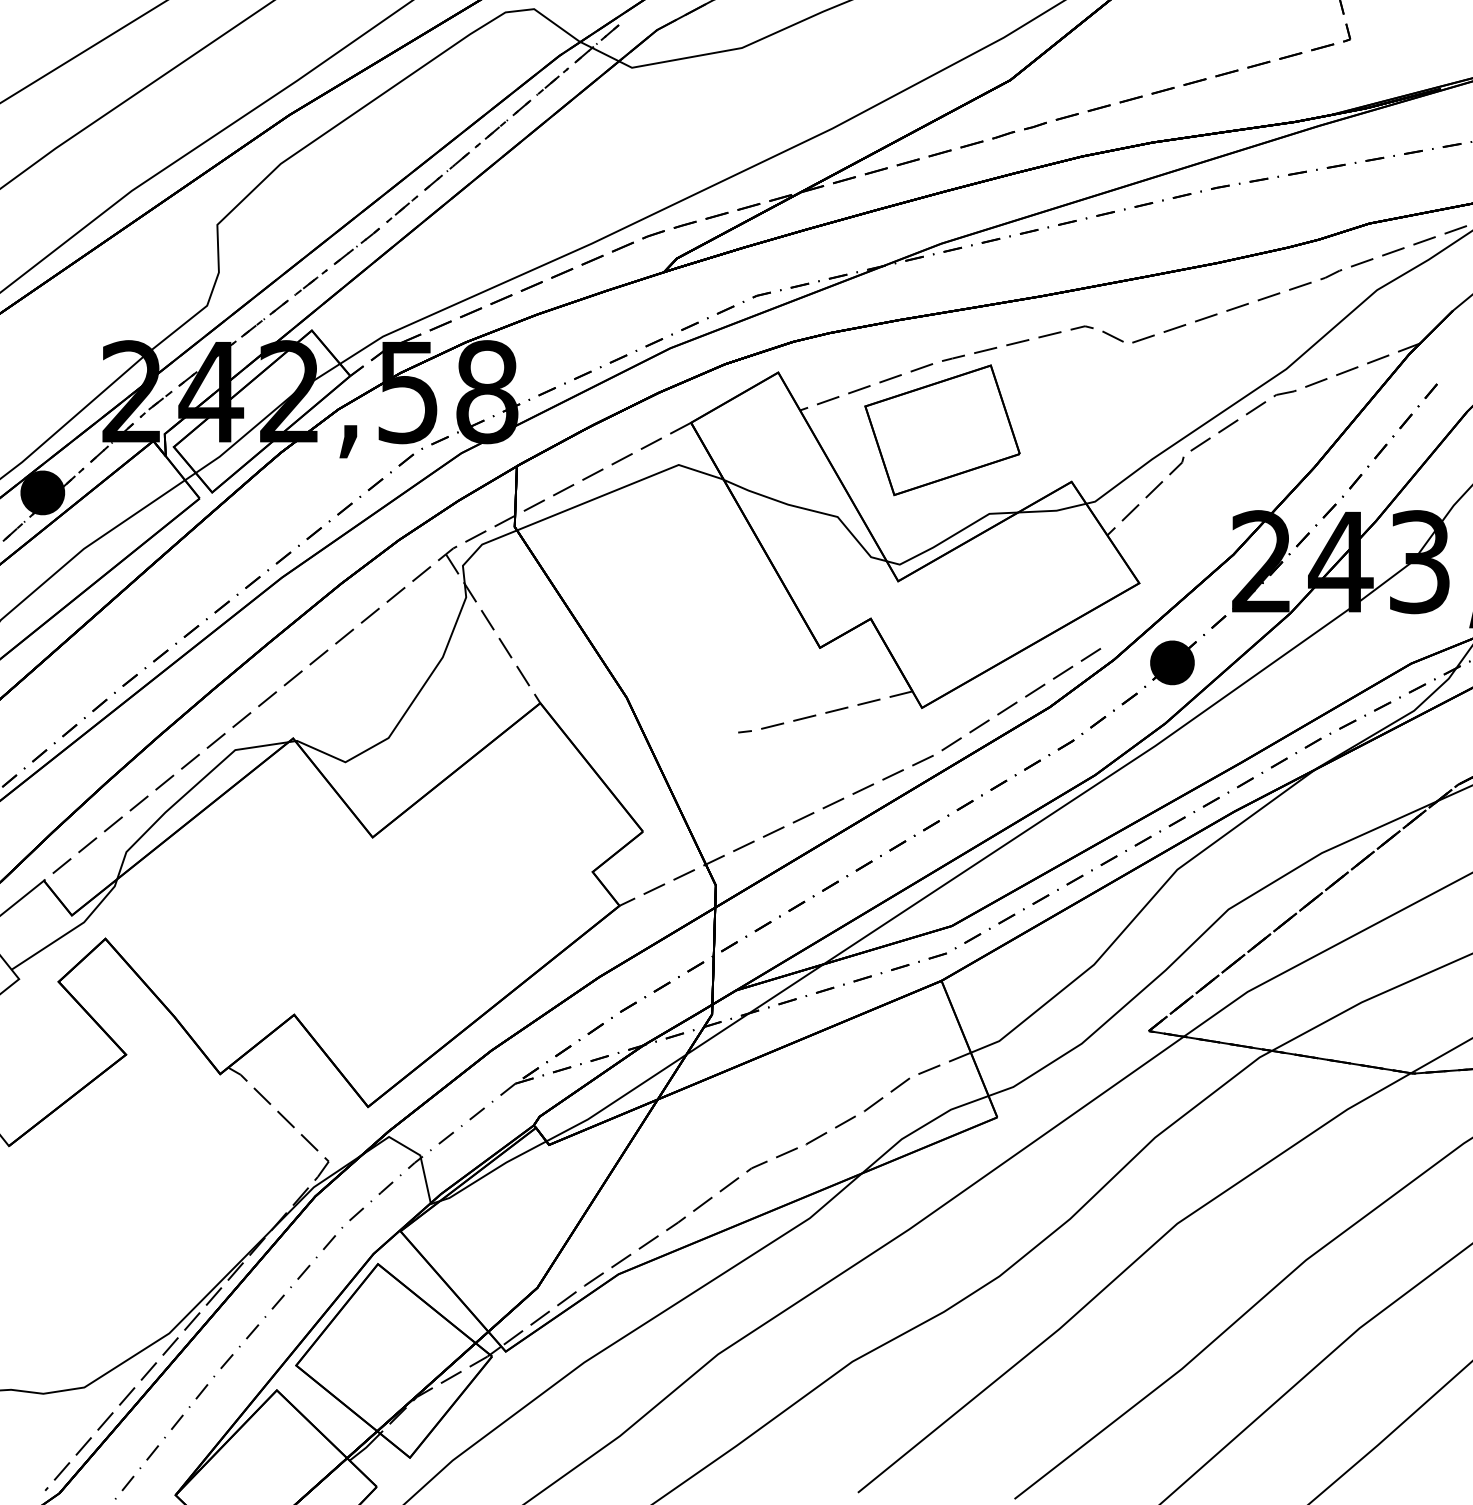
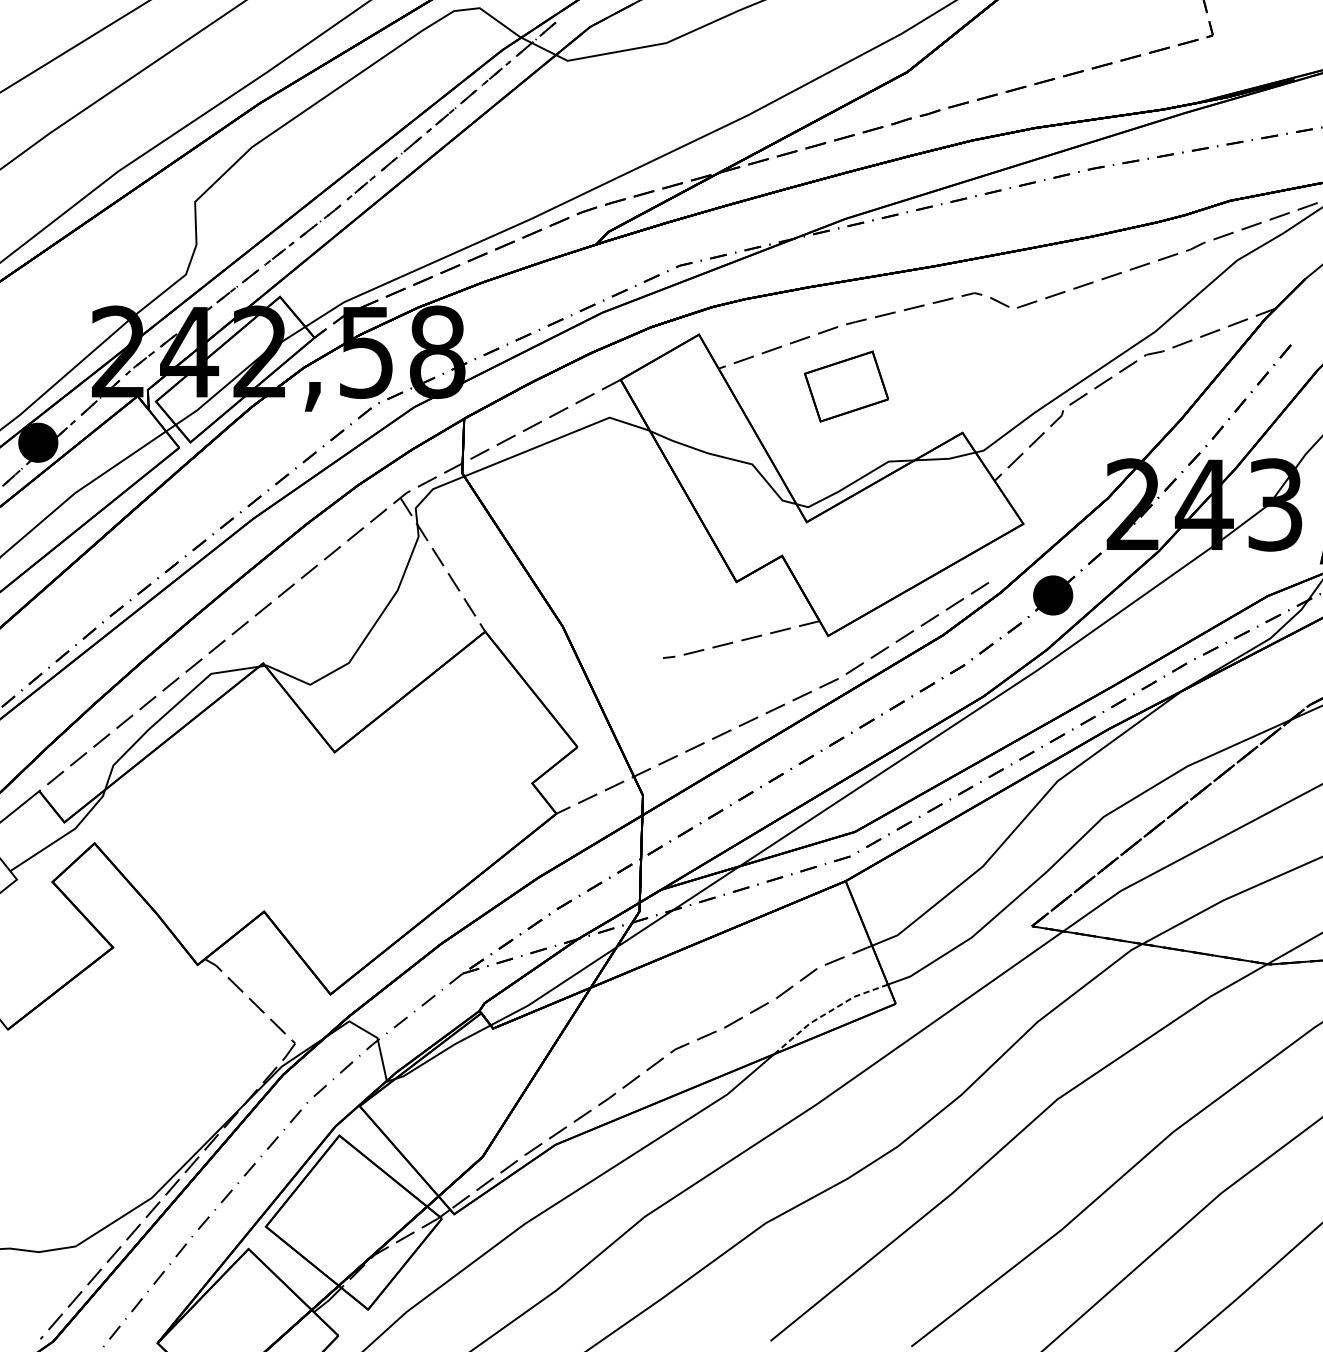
part: (942, 430) -> (846, 386), size x0.6
line: (920, 1128) -> (826, 1013), solid -> dashed

